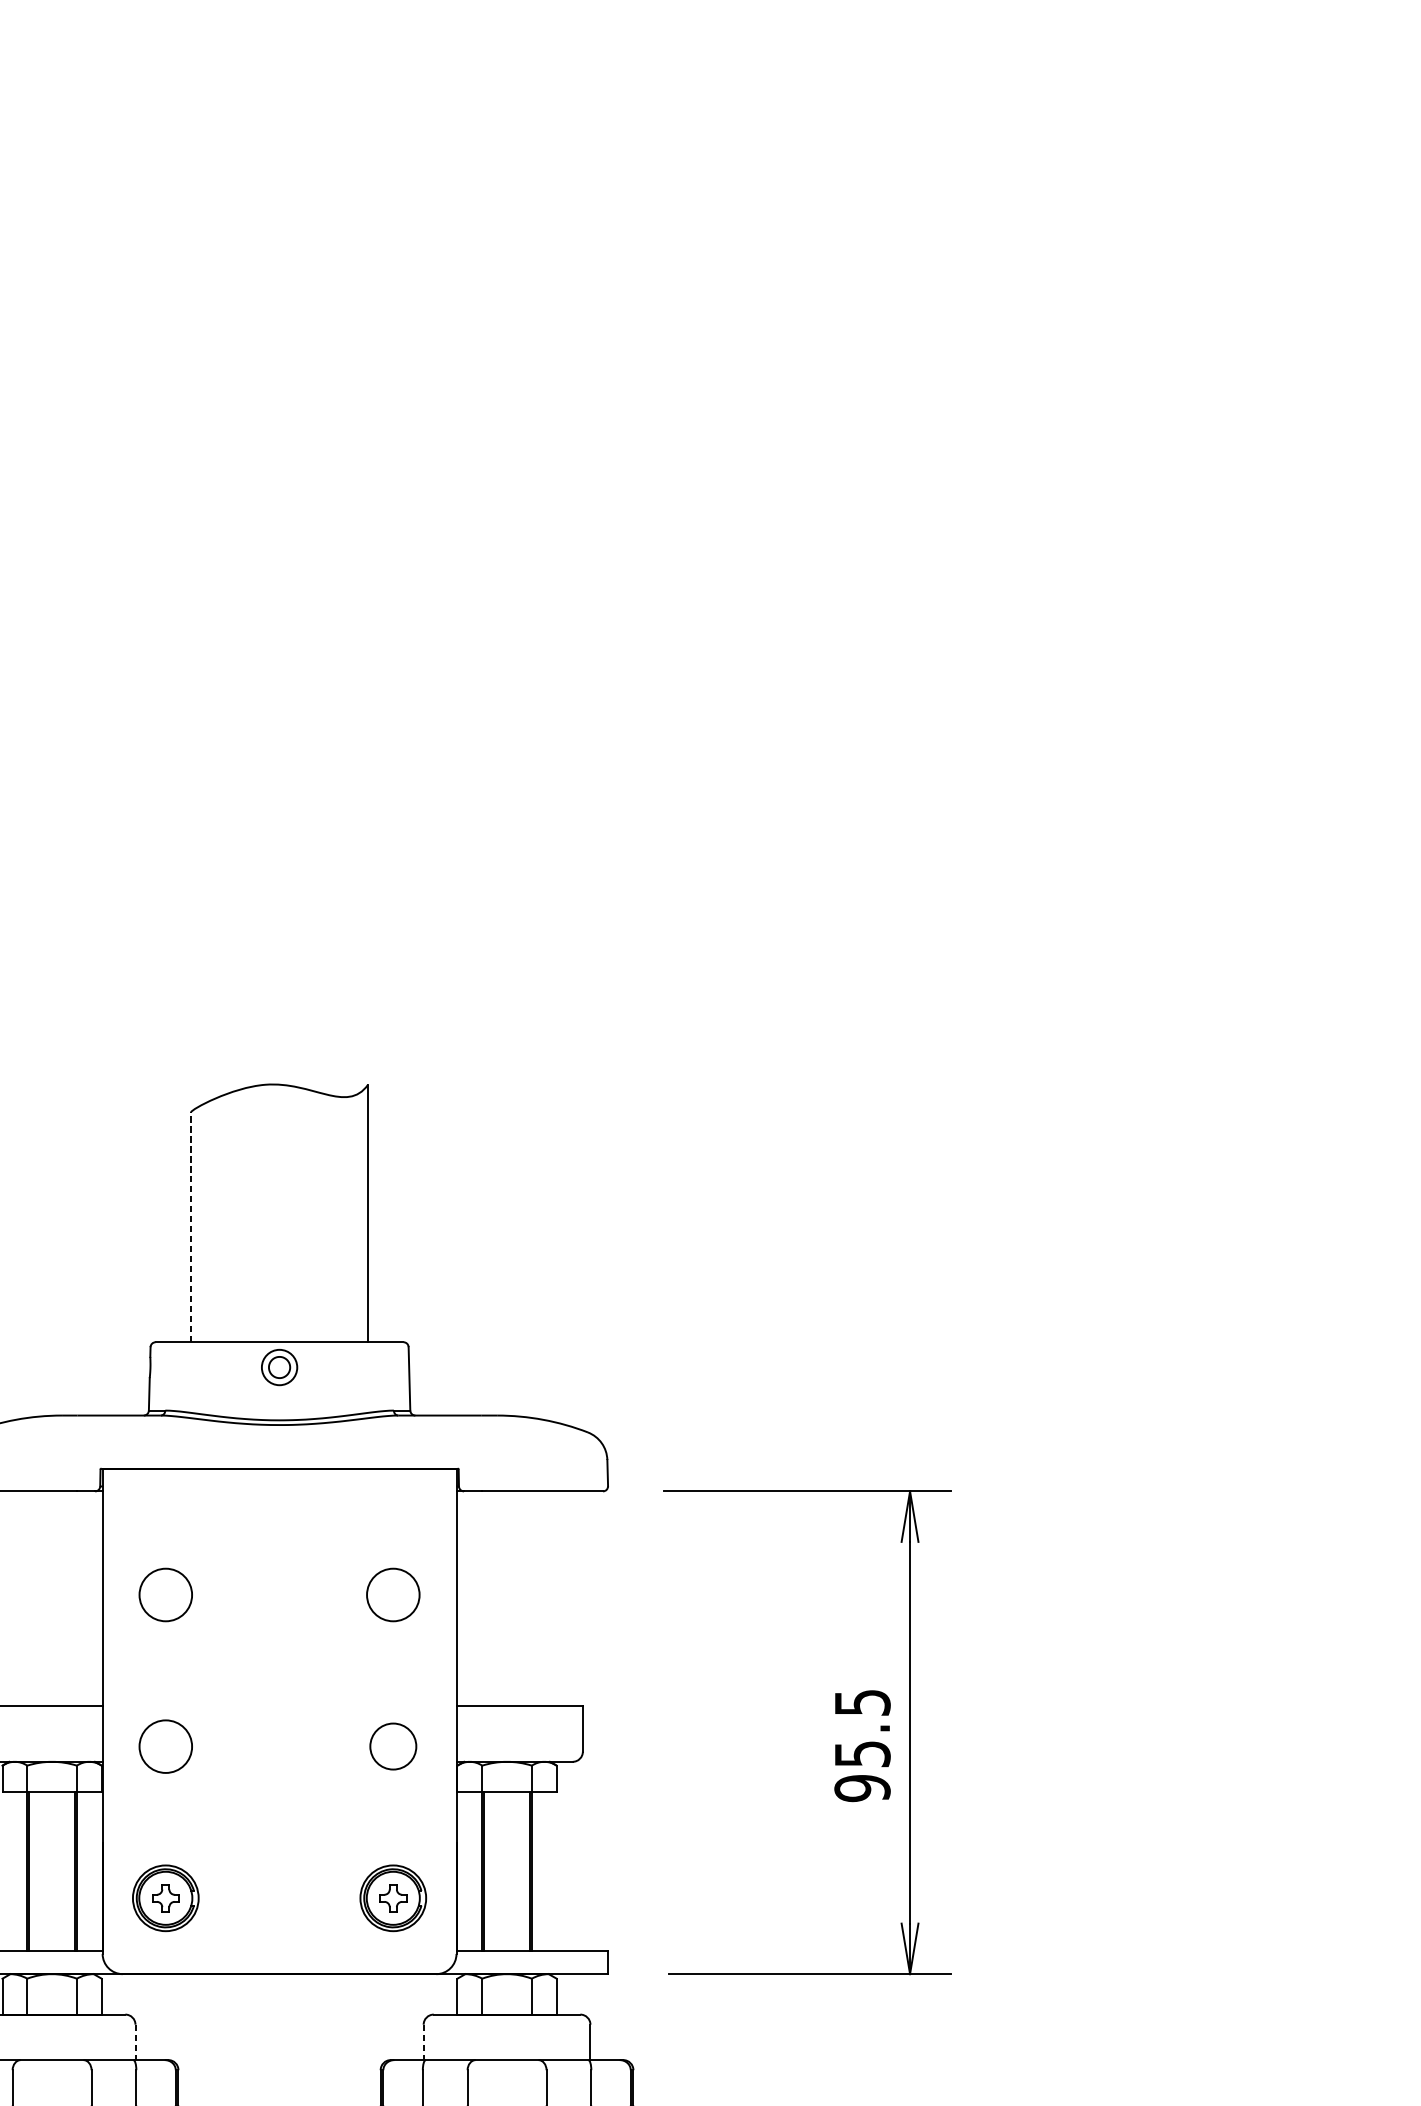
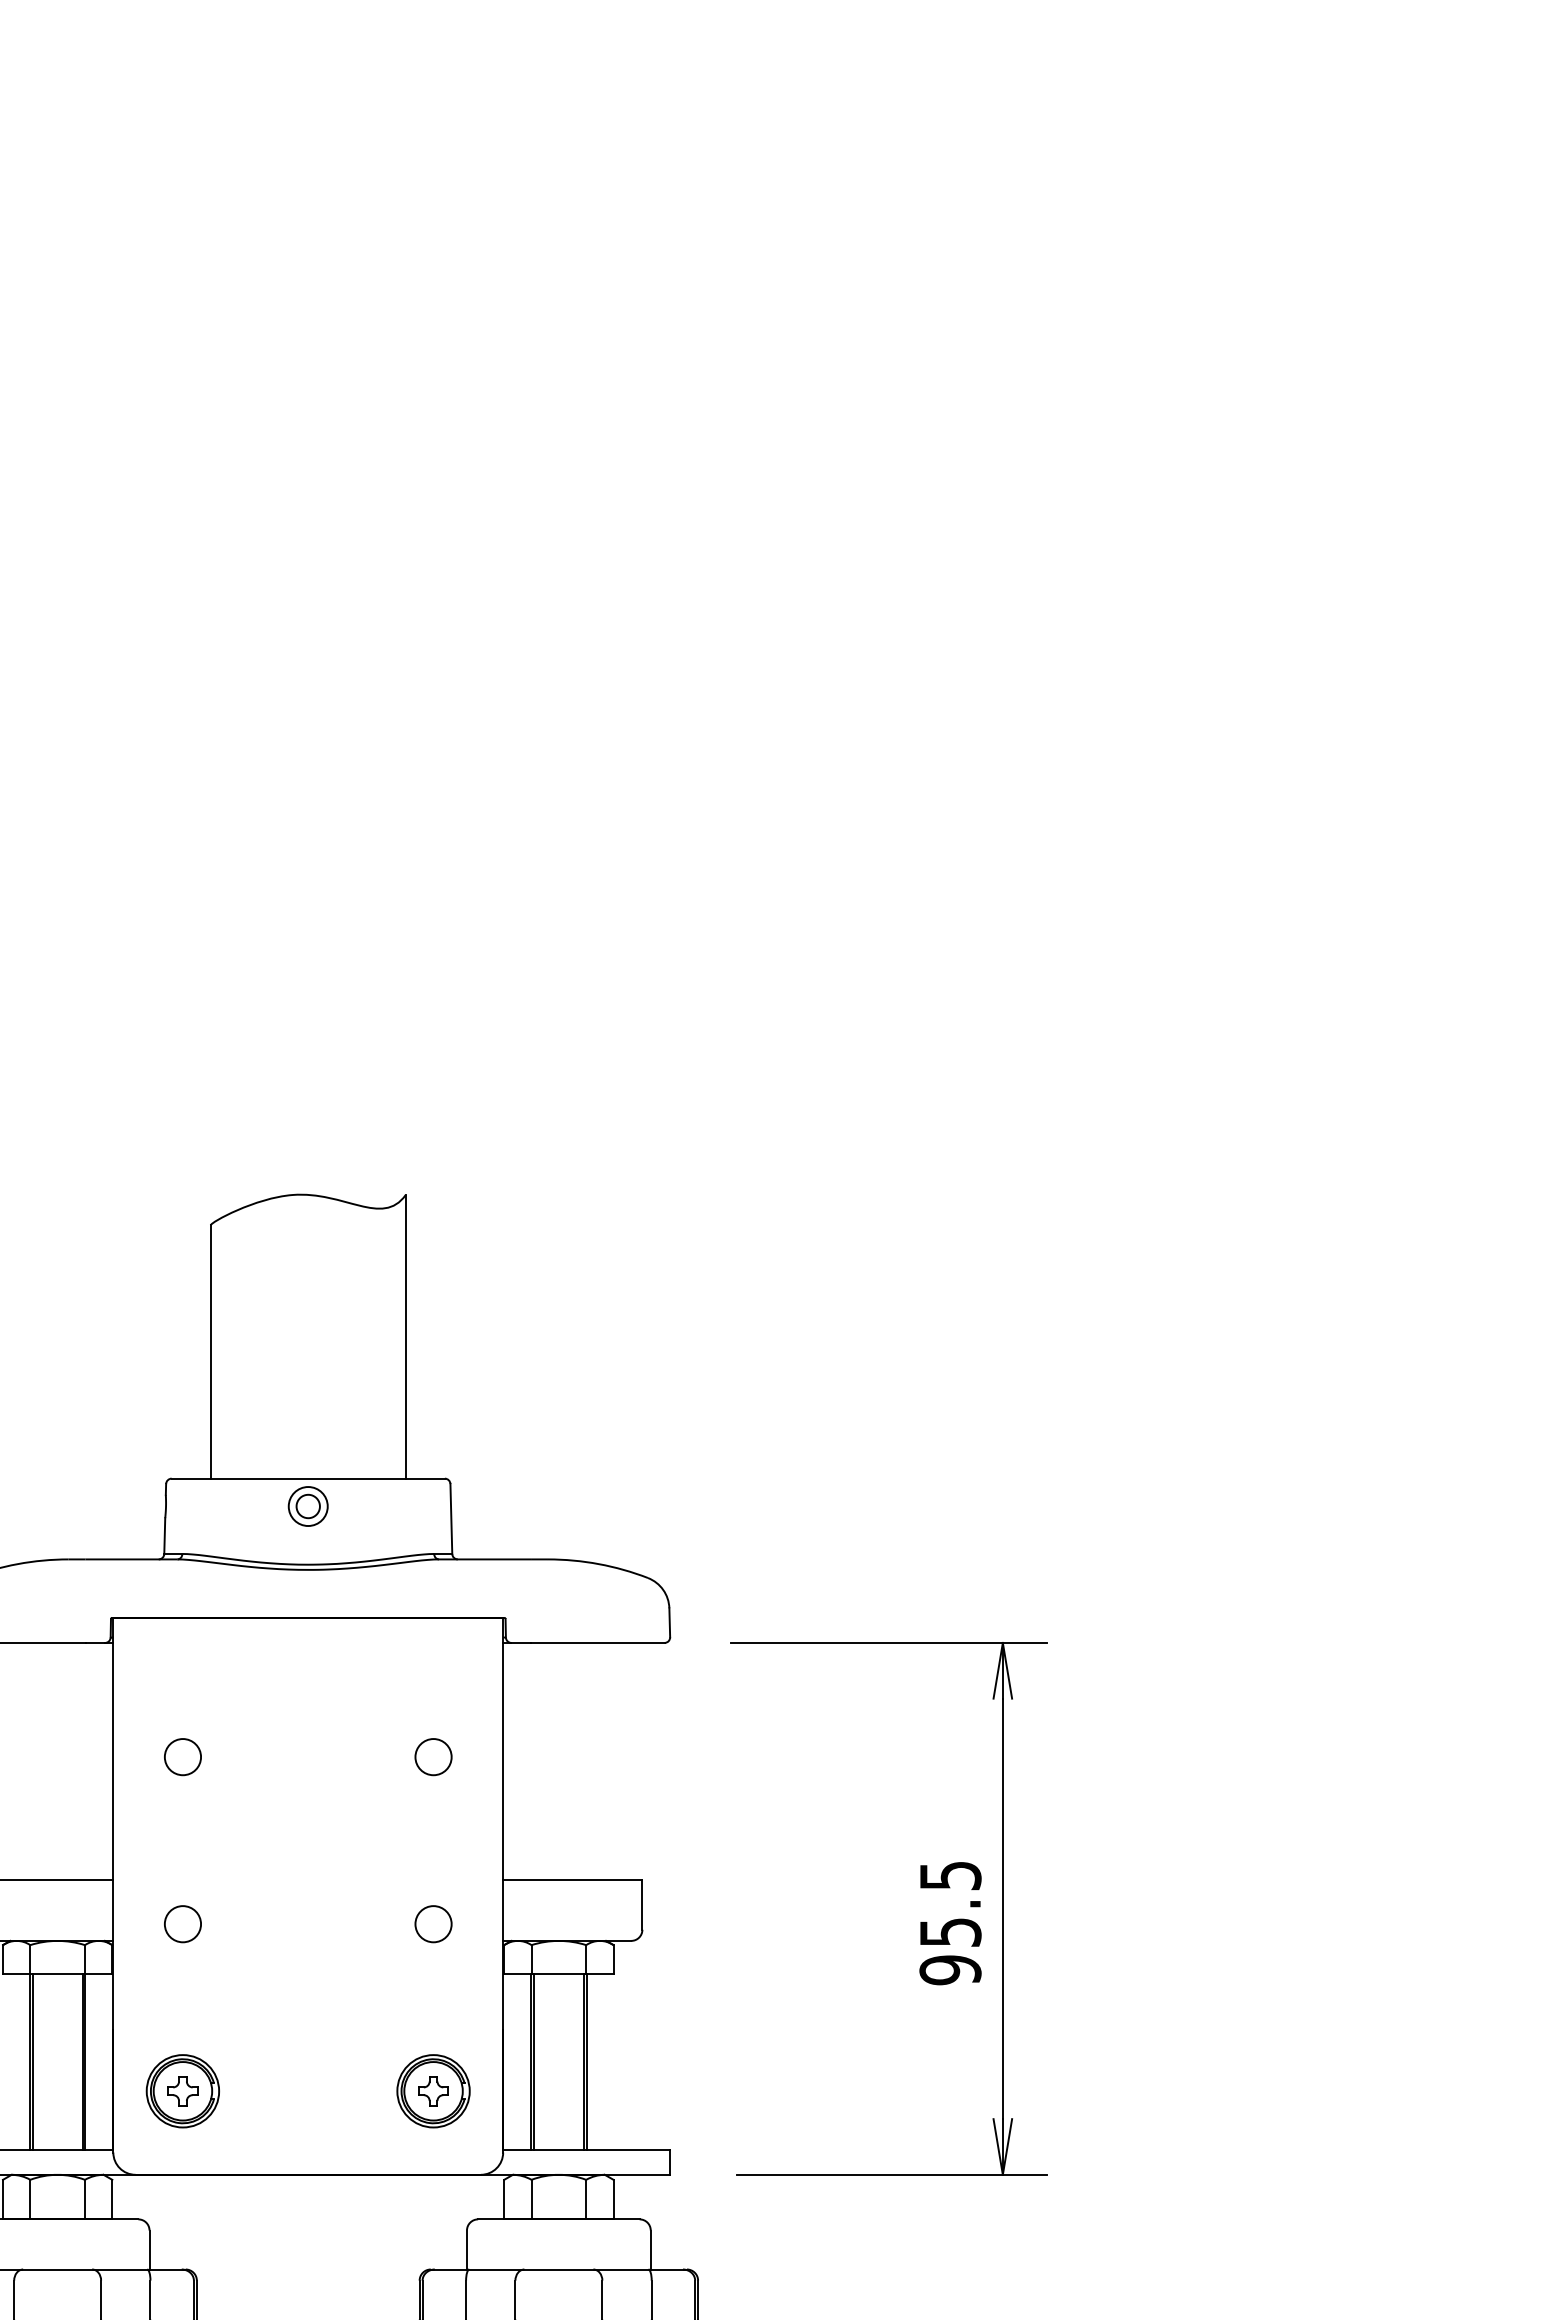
line: (190, 1226) -> (210, 1351), dashed -> solid
circle: (165, 1595) -> (182, 1757), size x0.62
circle: (393, 1595) -> (433, 1757), size x0.62
circle: (165, 1746) -> (182, 1924), size x0.62
circle: (393, 1746) -> (433, 1924), size x0.71
line: (135, 2042) -> (149, 2250), dashed -> solid
line: (423, 2042) -> (466, 2250), dashed -> solid

